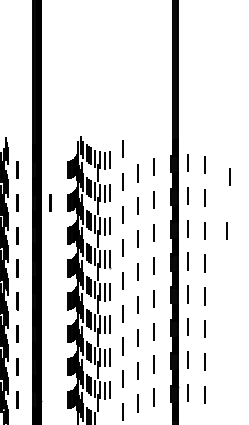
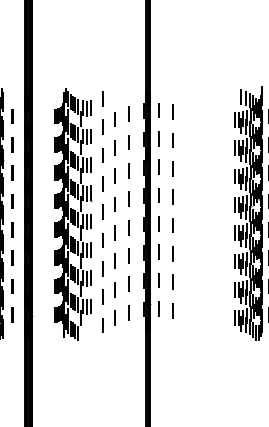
line: (229, 176) -> (194, 122), removed
line: (50, 202) -> (40, 144), removed
line: (225, 230) -> (191, 168), removed

